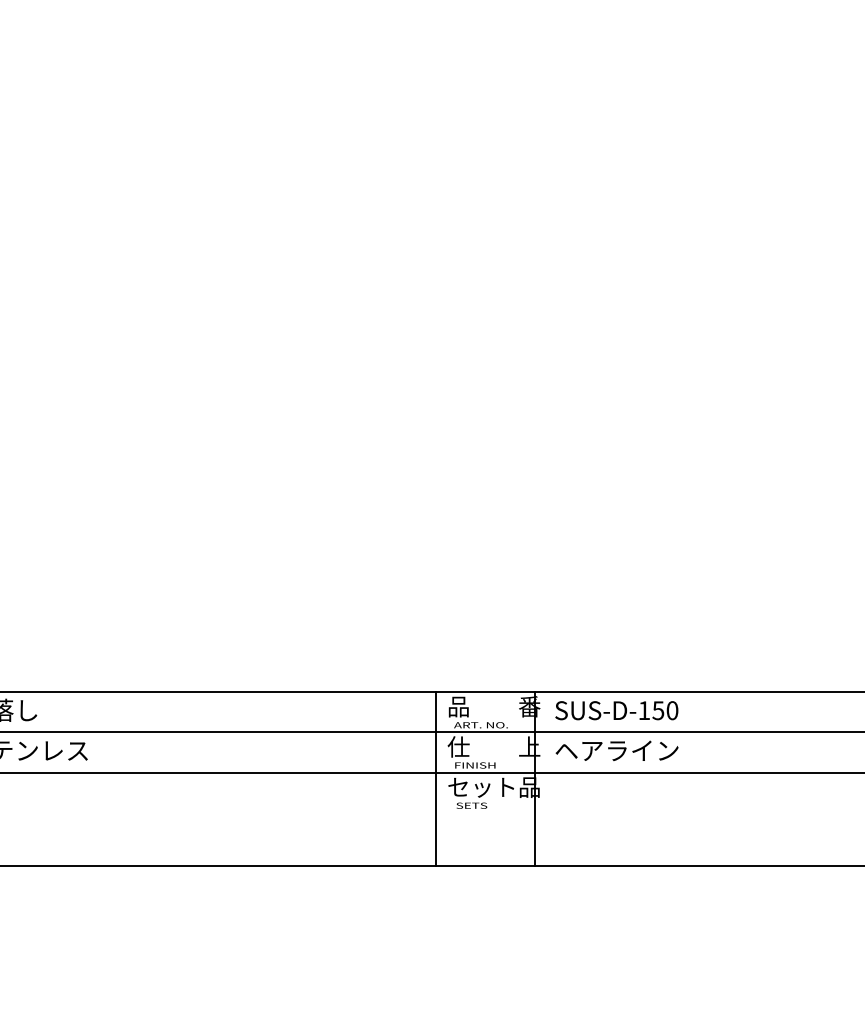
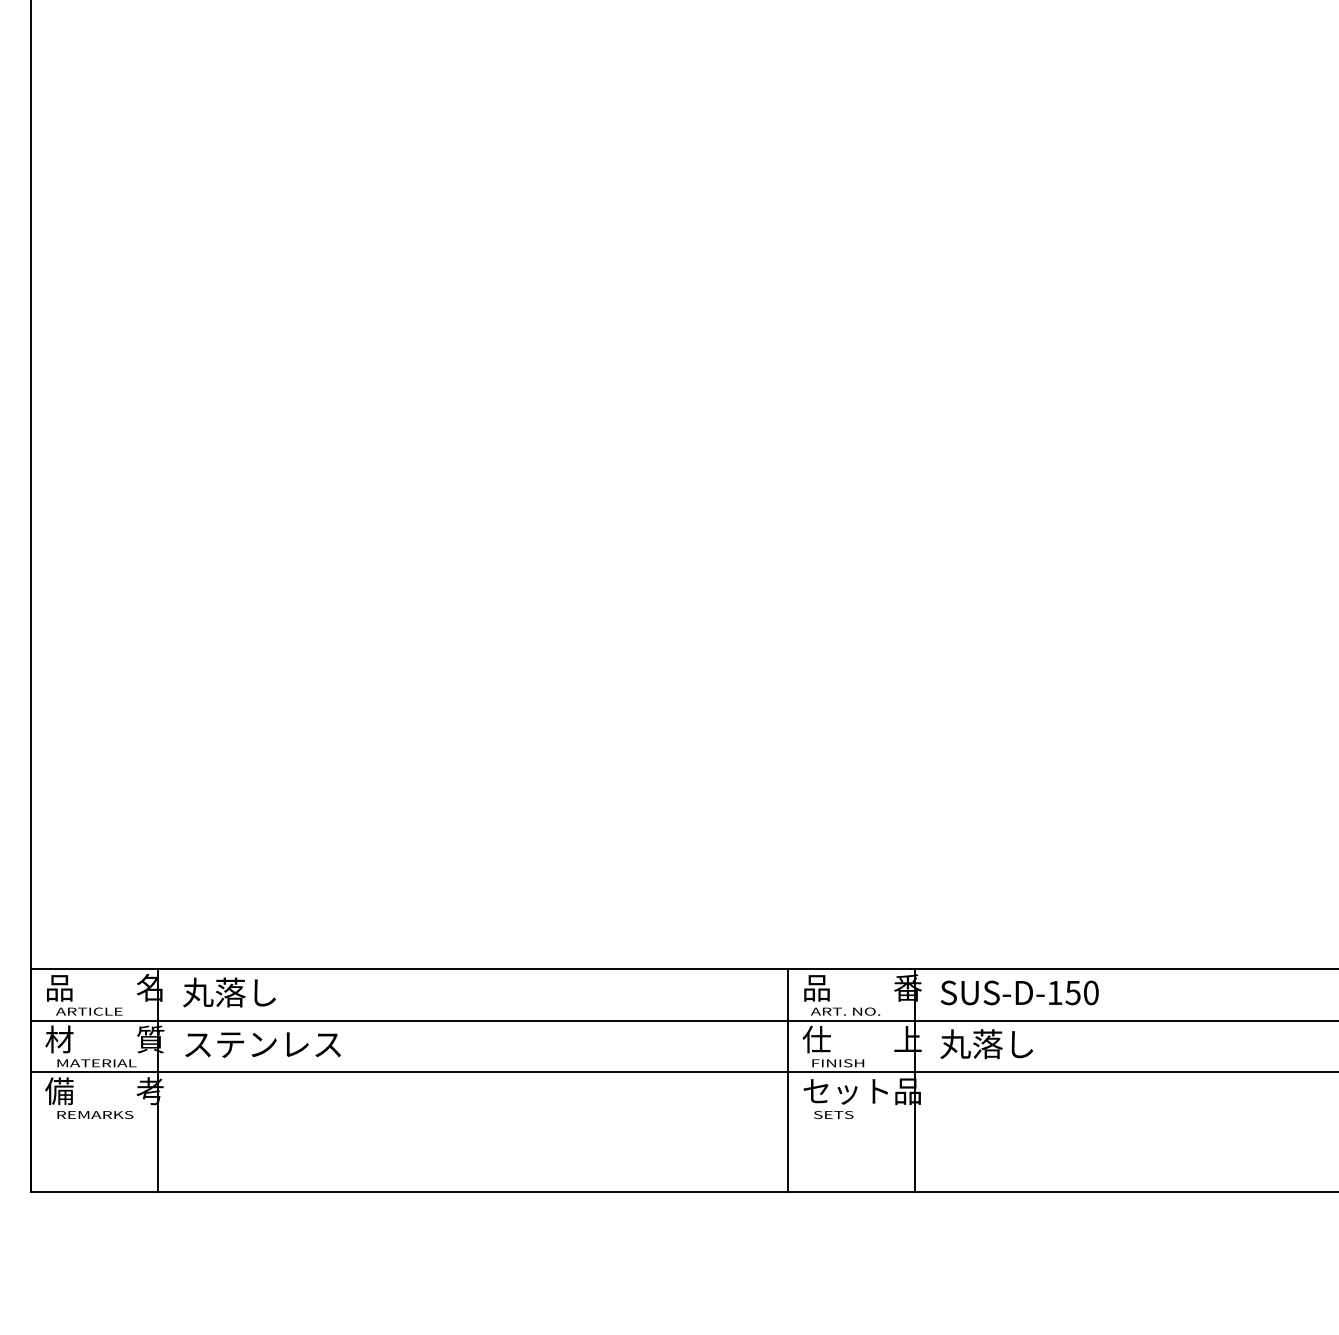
text: (616, 750) -> (1019, 1044), ヘアライン -> 丸落し

